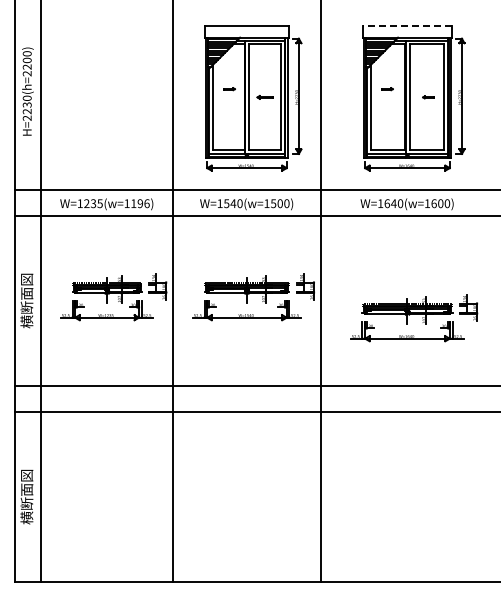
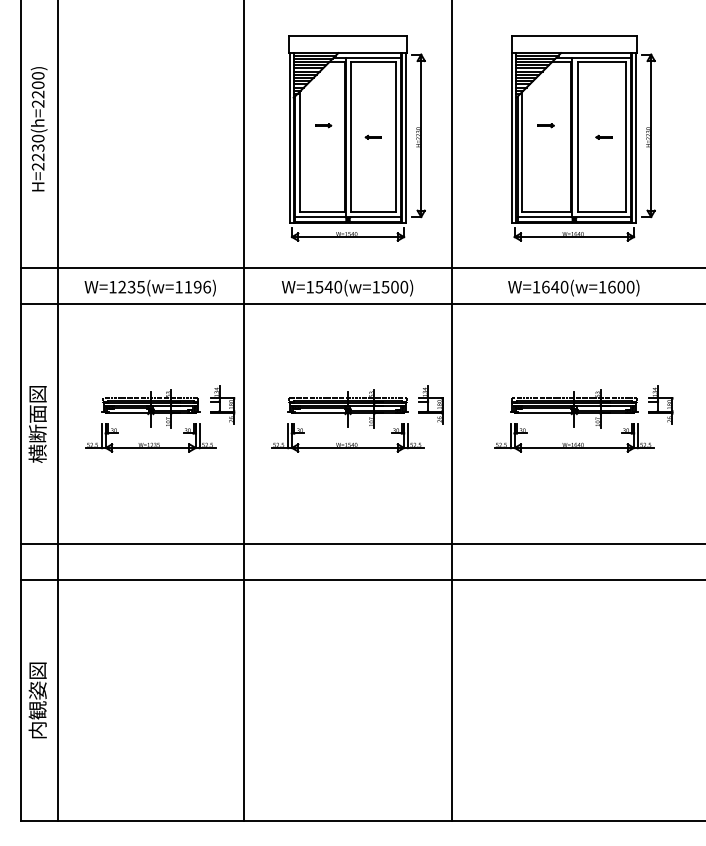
line: (406, 25) -> (572, 35), dashed -> solid
part: (264, 97) -> (372, 137), size x0.71
part: (414, 318) -> (584, 419), moved
text: (26, 503) -> (37, 709), 横断面図 -> 内観姿図

